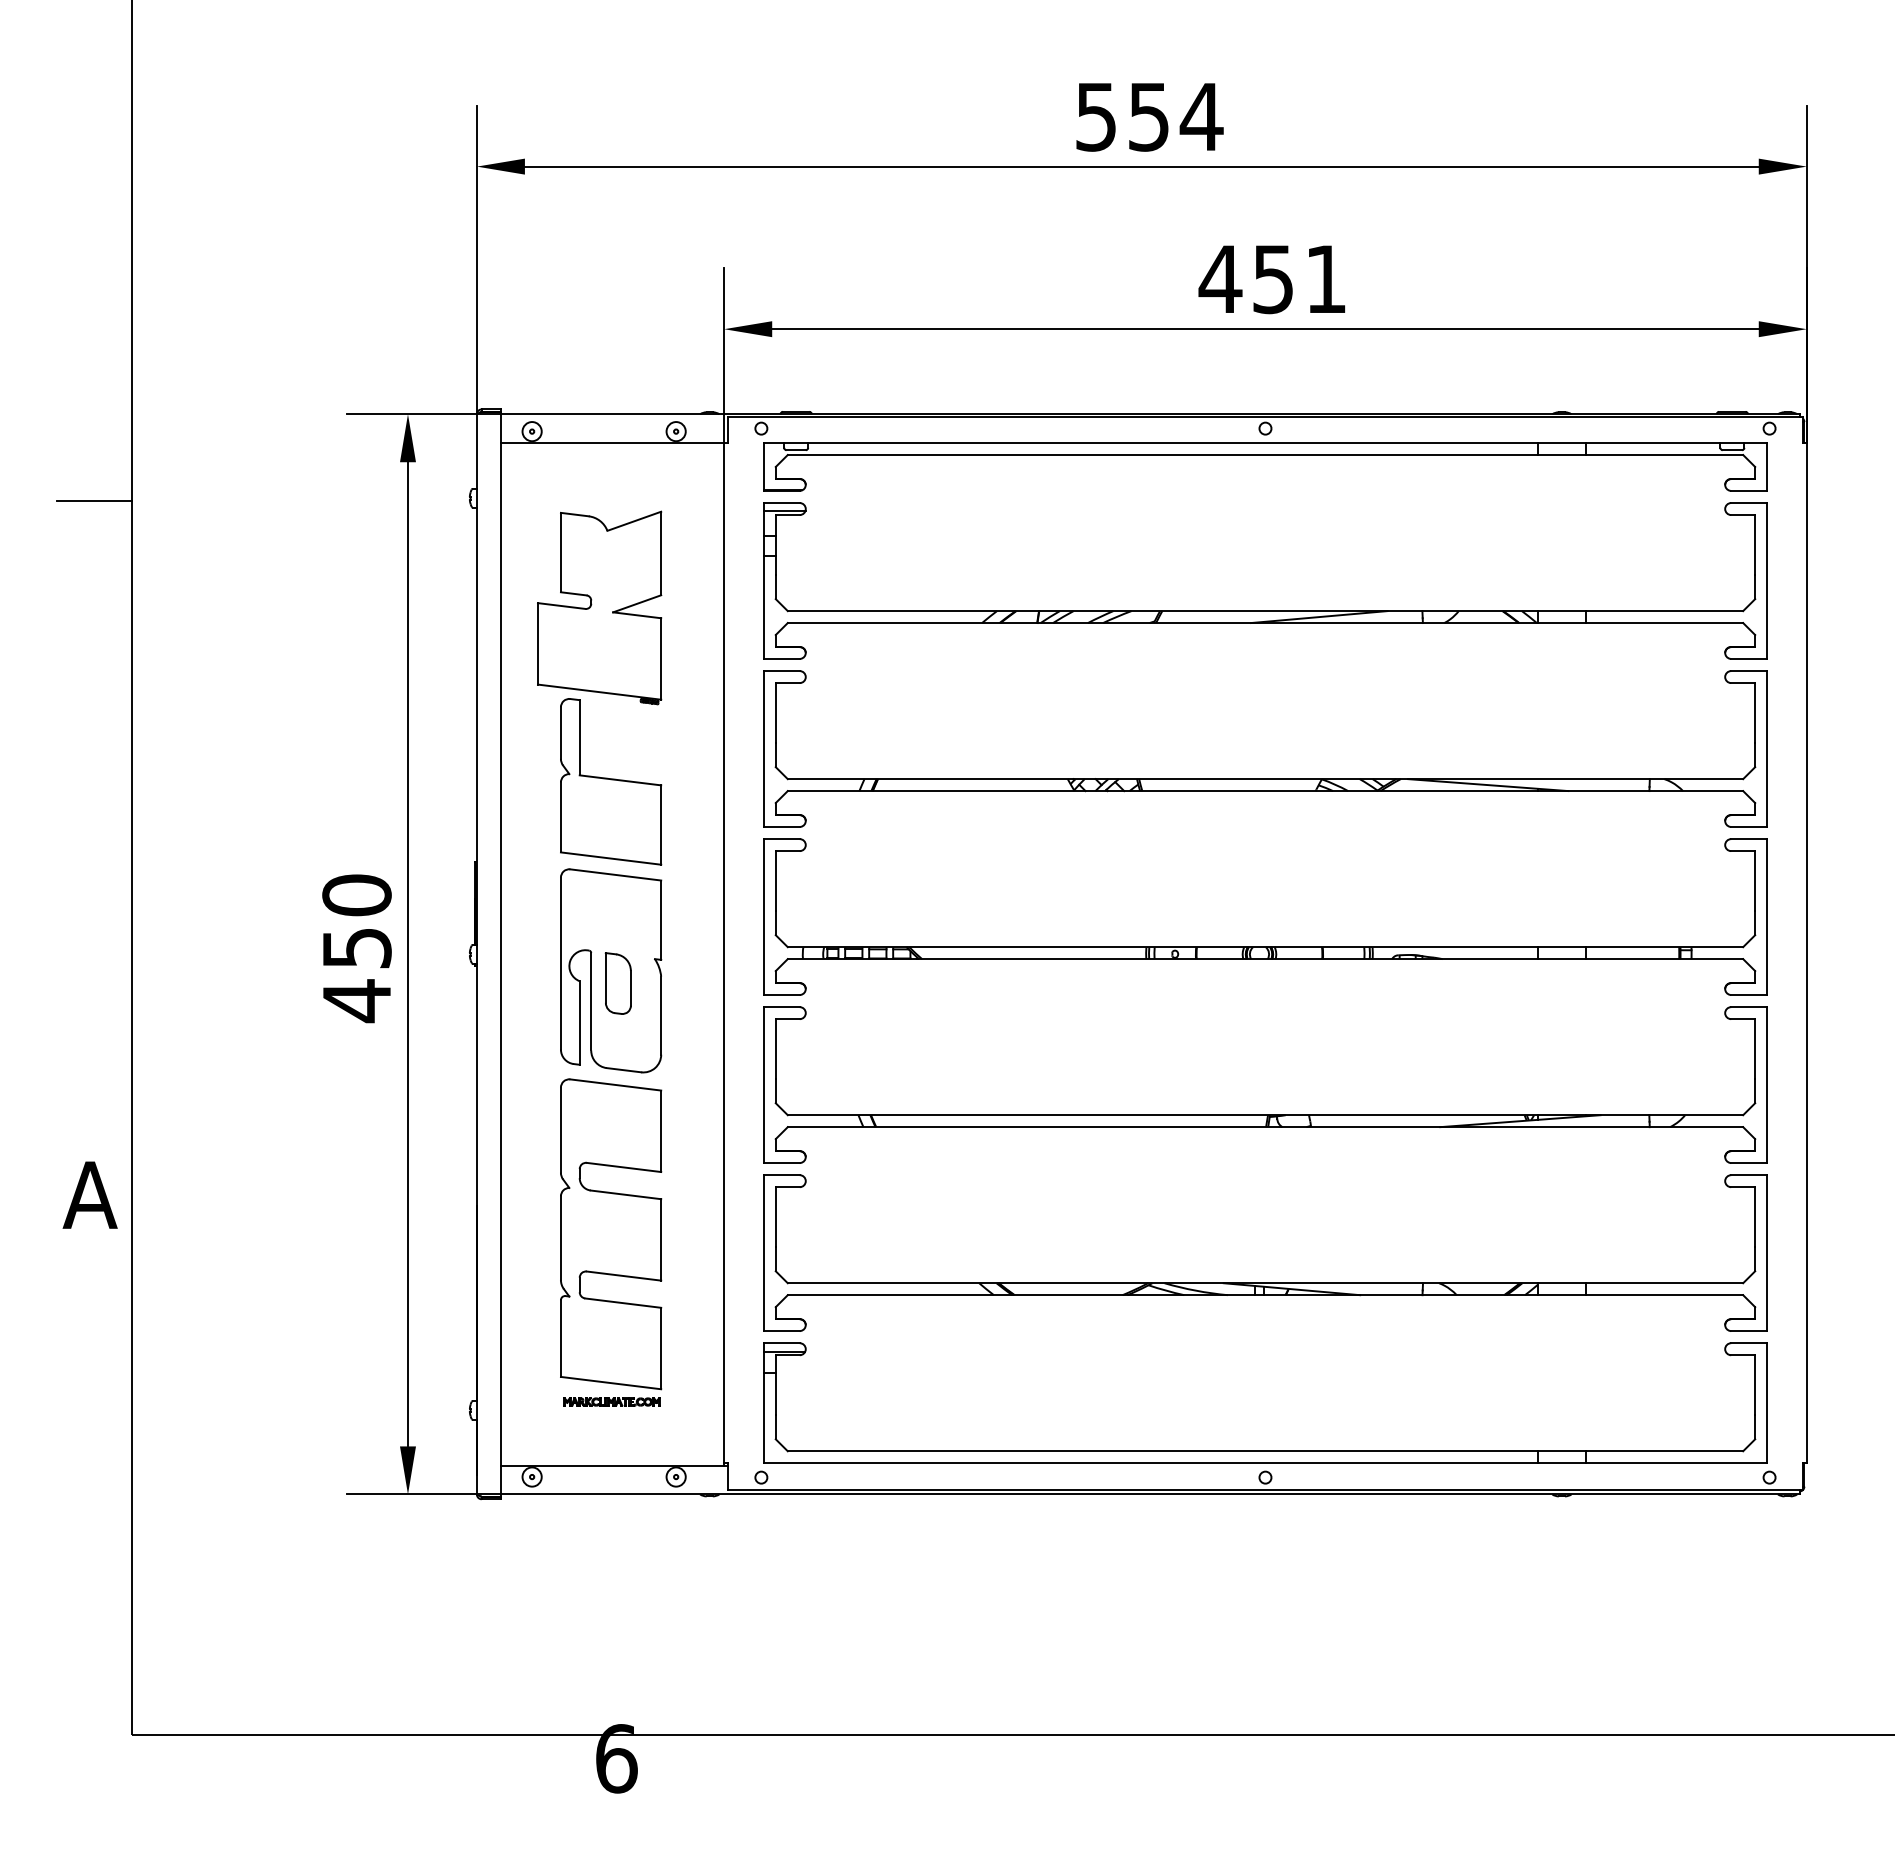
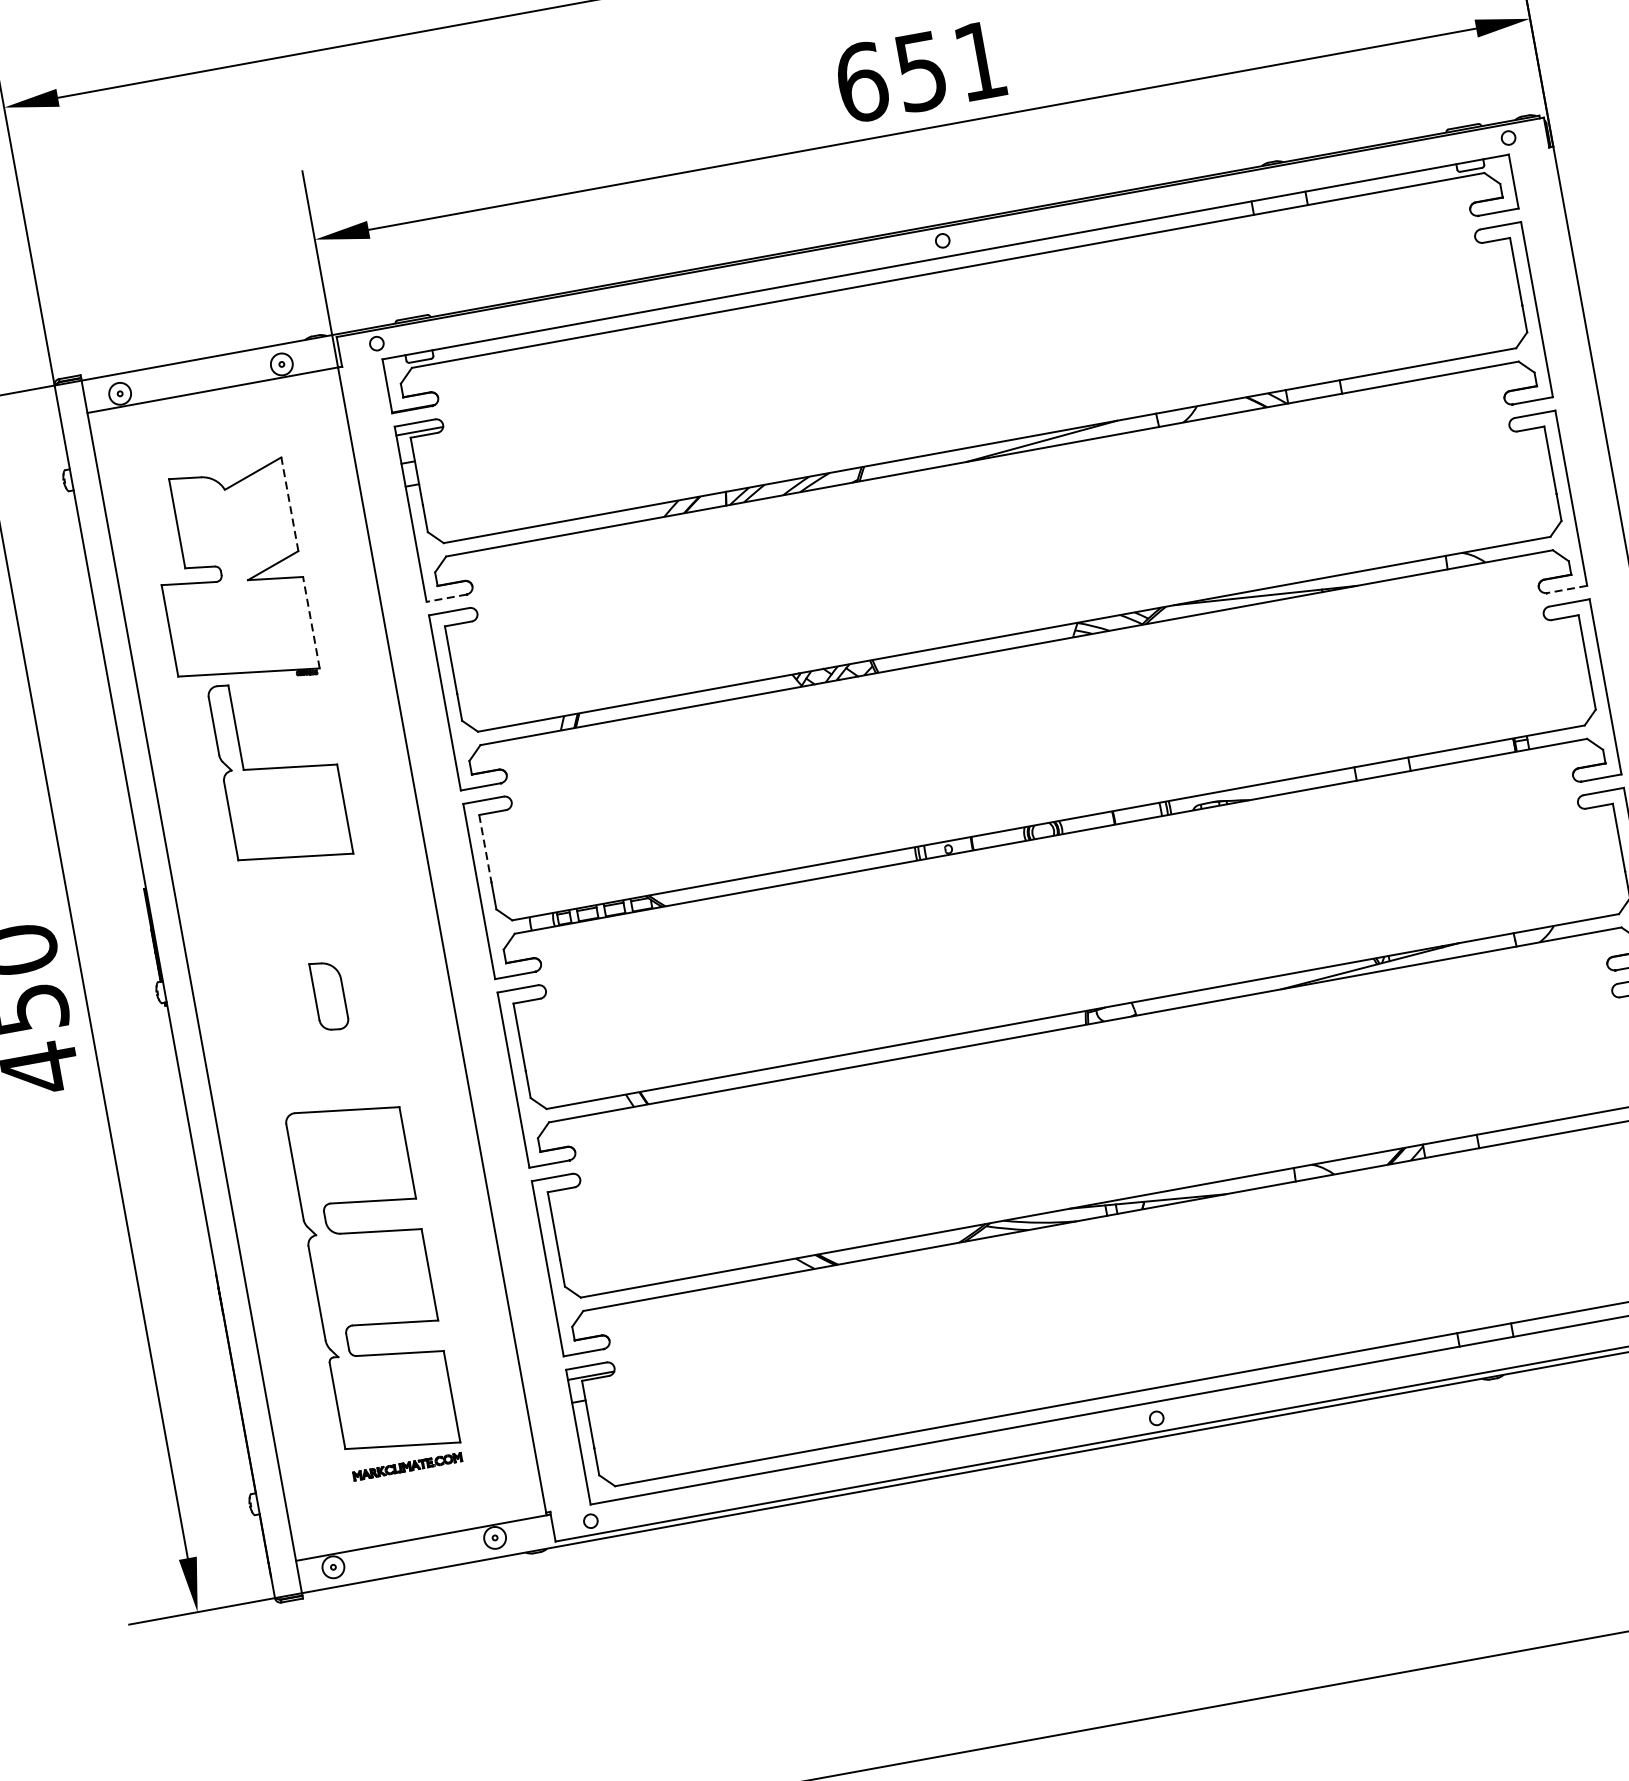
text: (1220, 279) -> (861, 82), 451 -> 651
line: (661, 553) -> (290, 504), solid -> dashed
line: (661, 658) -> (311, 622), solid -> dashed
line: (781, 659) -> (446, 598), solid -> dashed
line: (1749, 827) -> (1567, 589), solid -> dashed
line: (775, 881) -> (485, 849), solid -> dashed
part: (611, 970) -> (319, 982), removed

